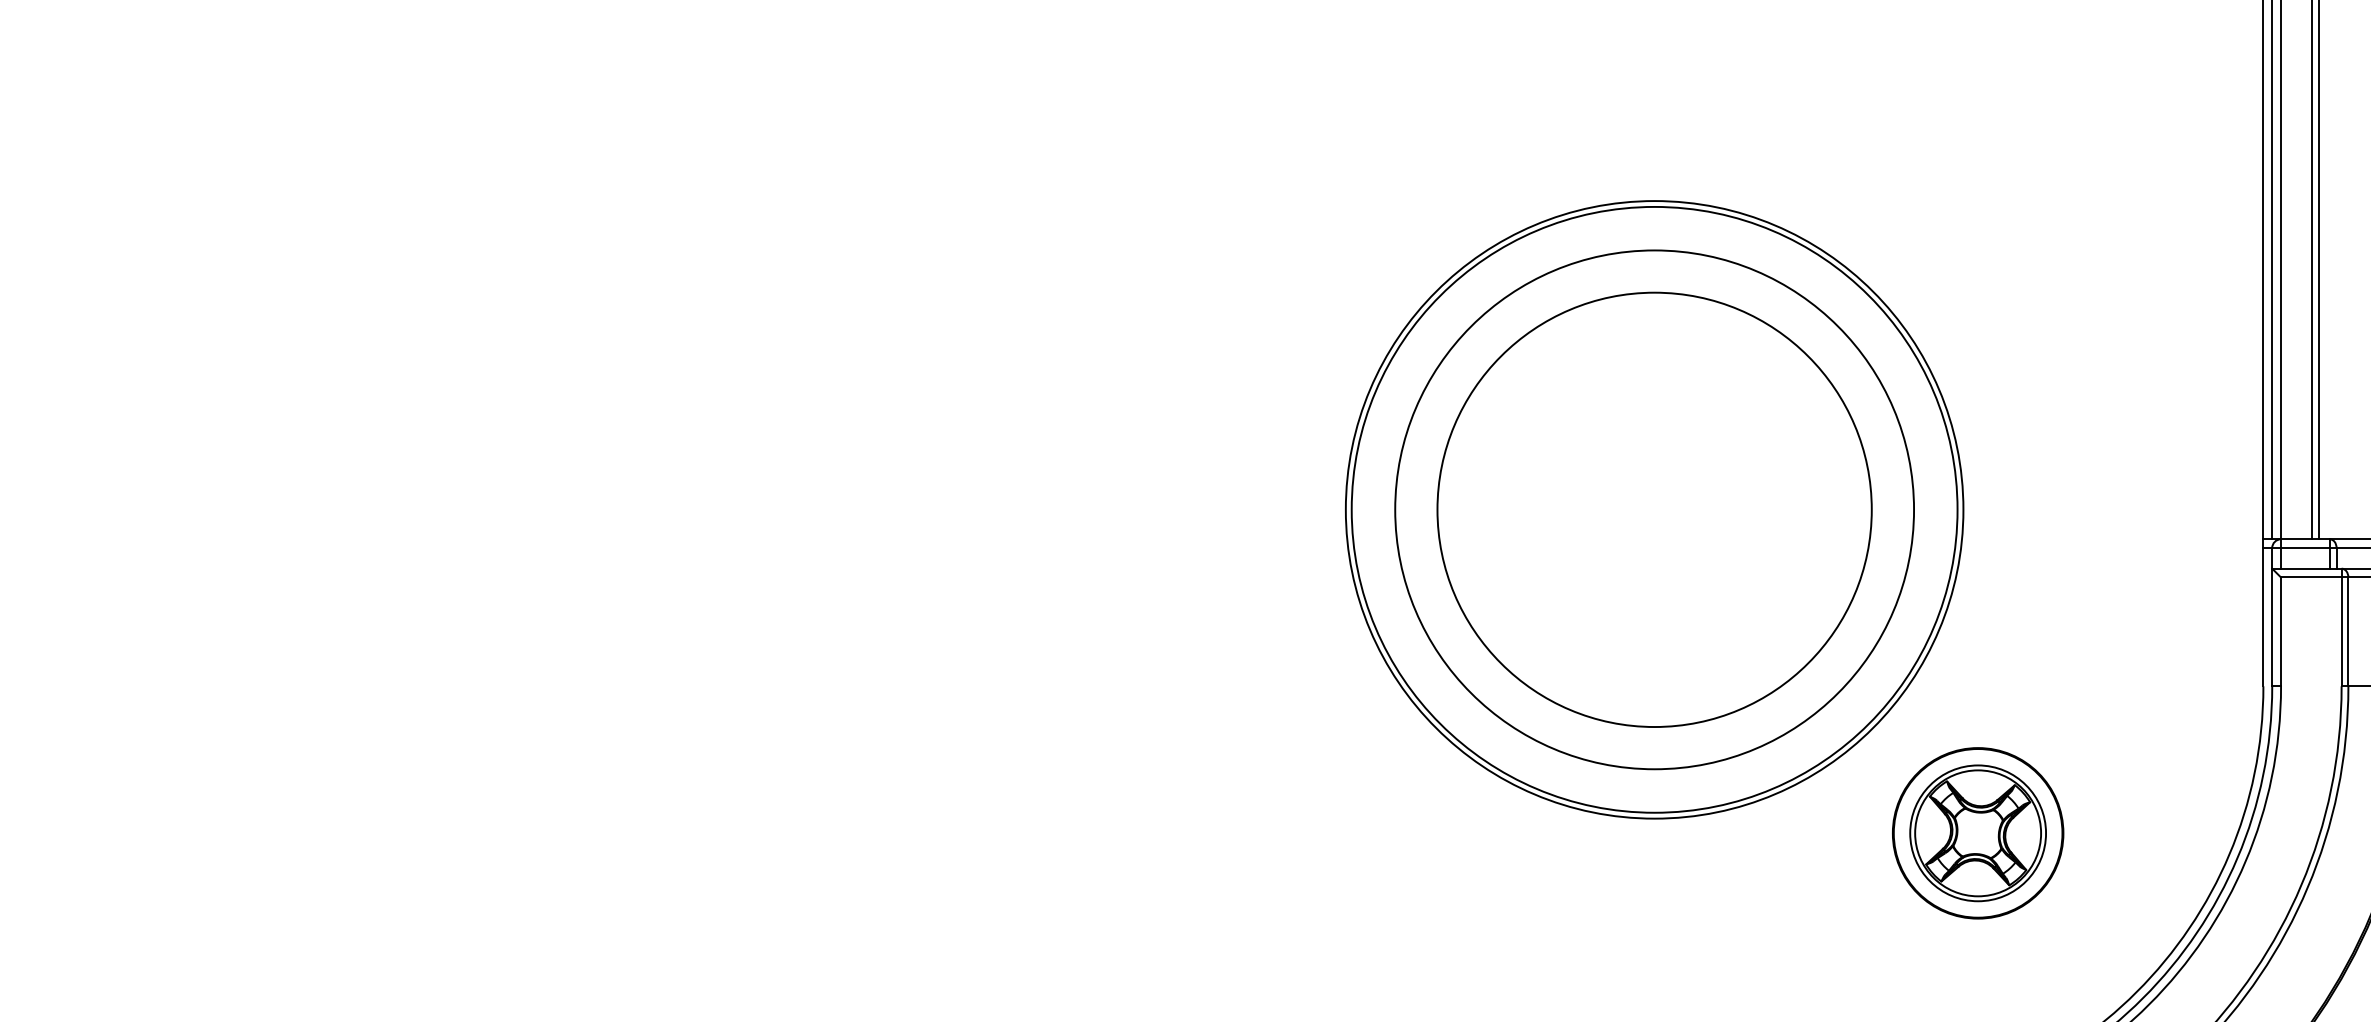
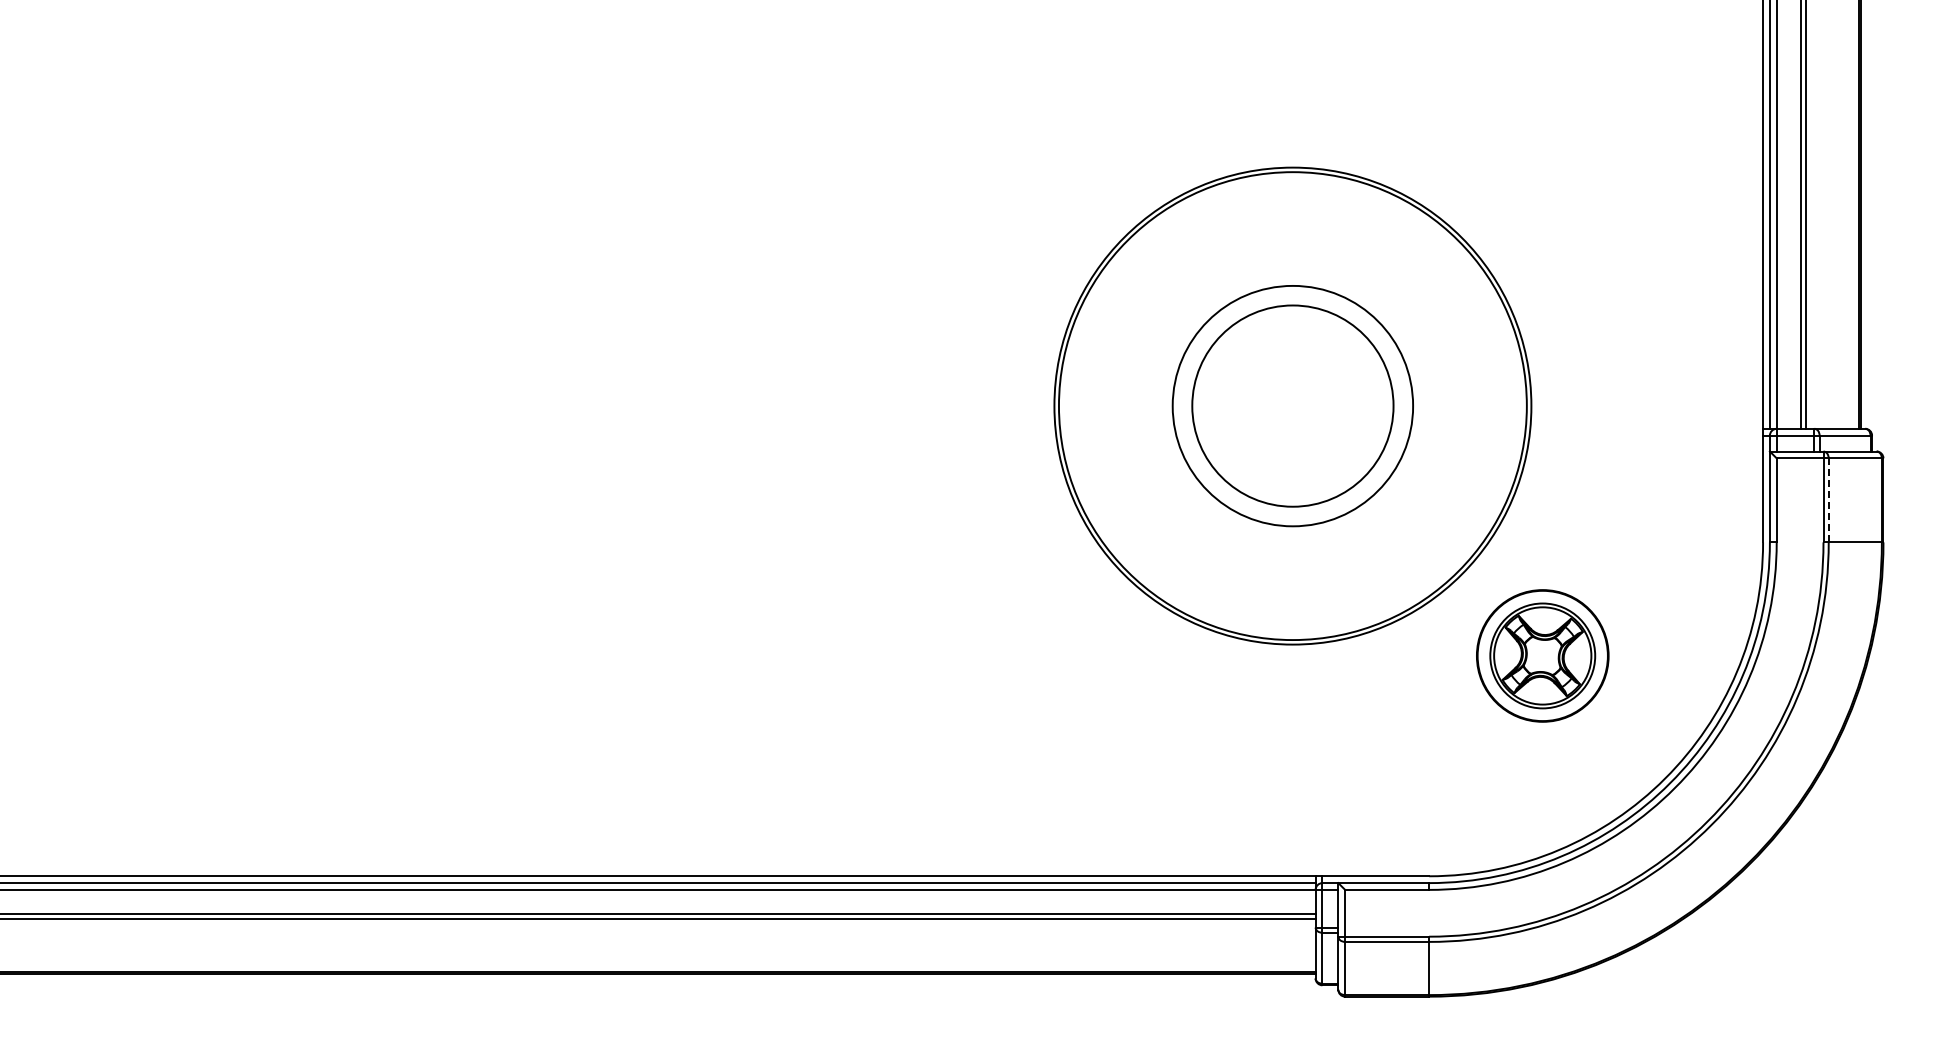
circle: (1654, 509) -> (1292, 405), size x0.6
circle: (1654, 509) -> (1292, 405), size x0.6
line: (2348, 630) -> (1828, 499), solid -> dashed

